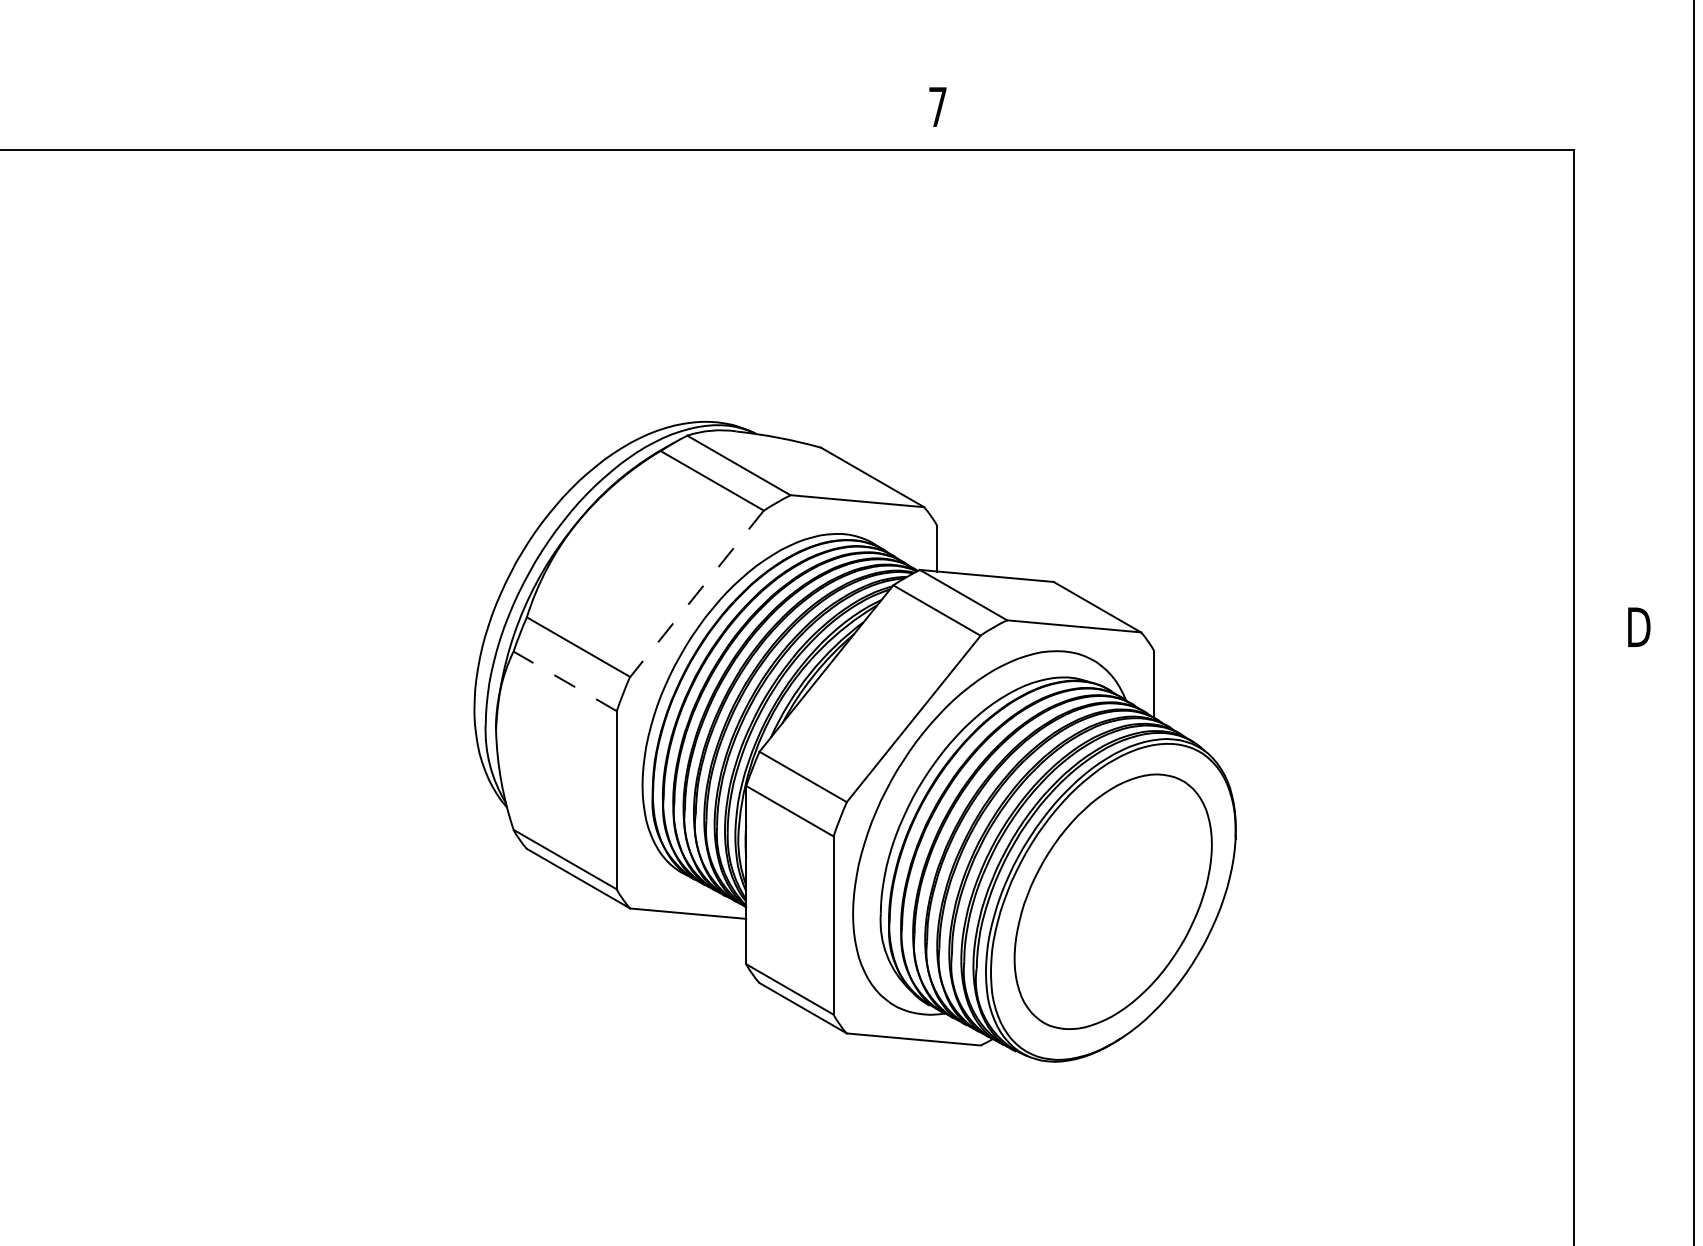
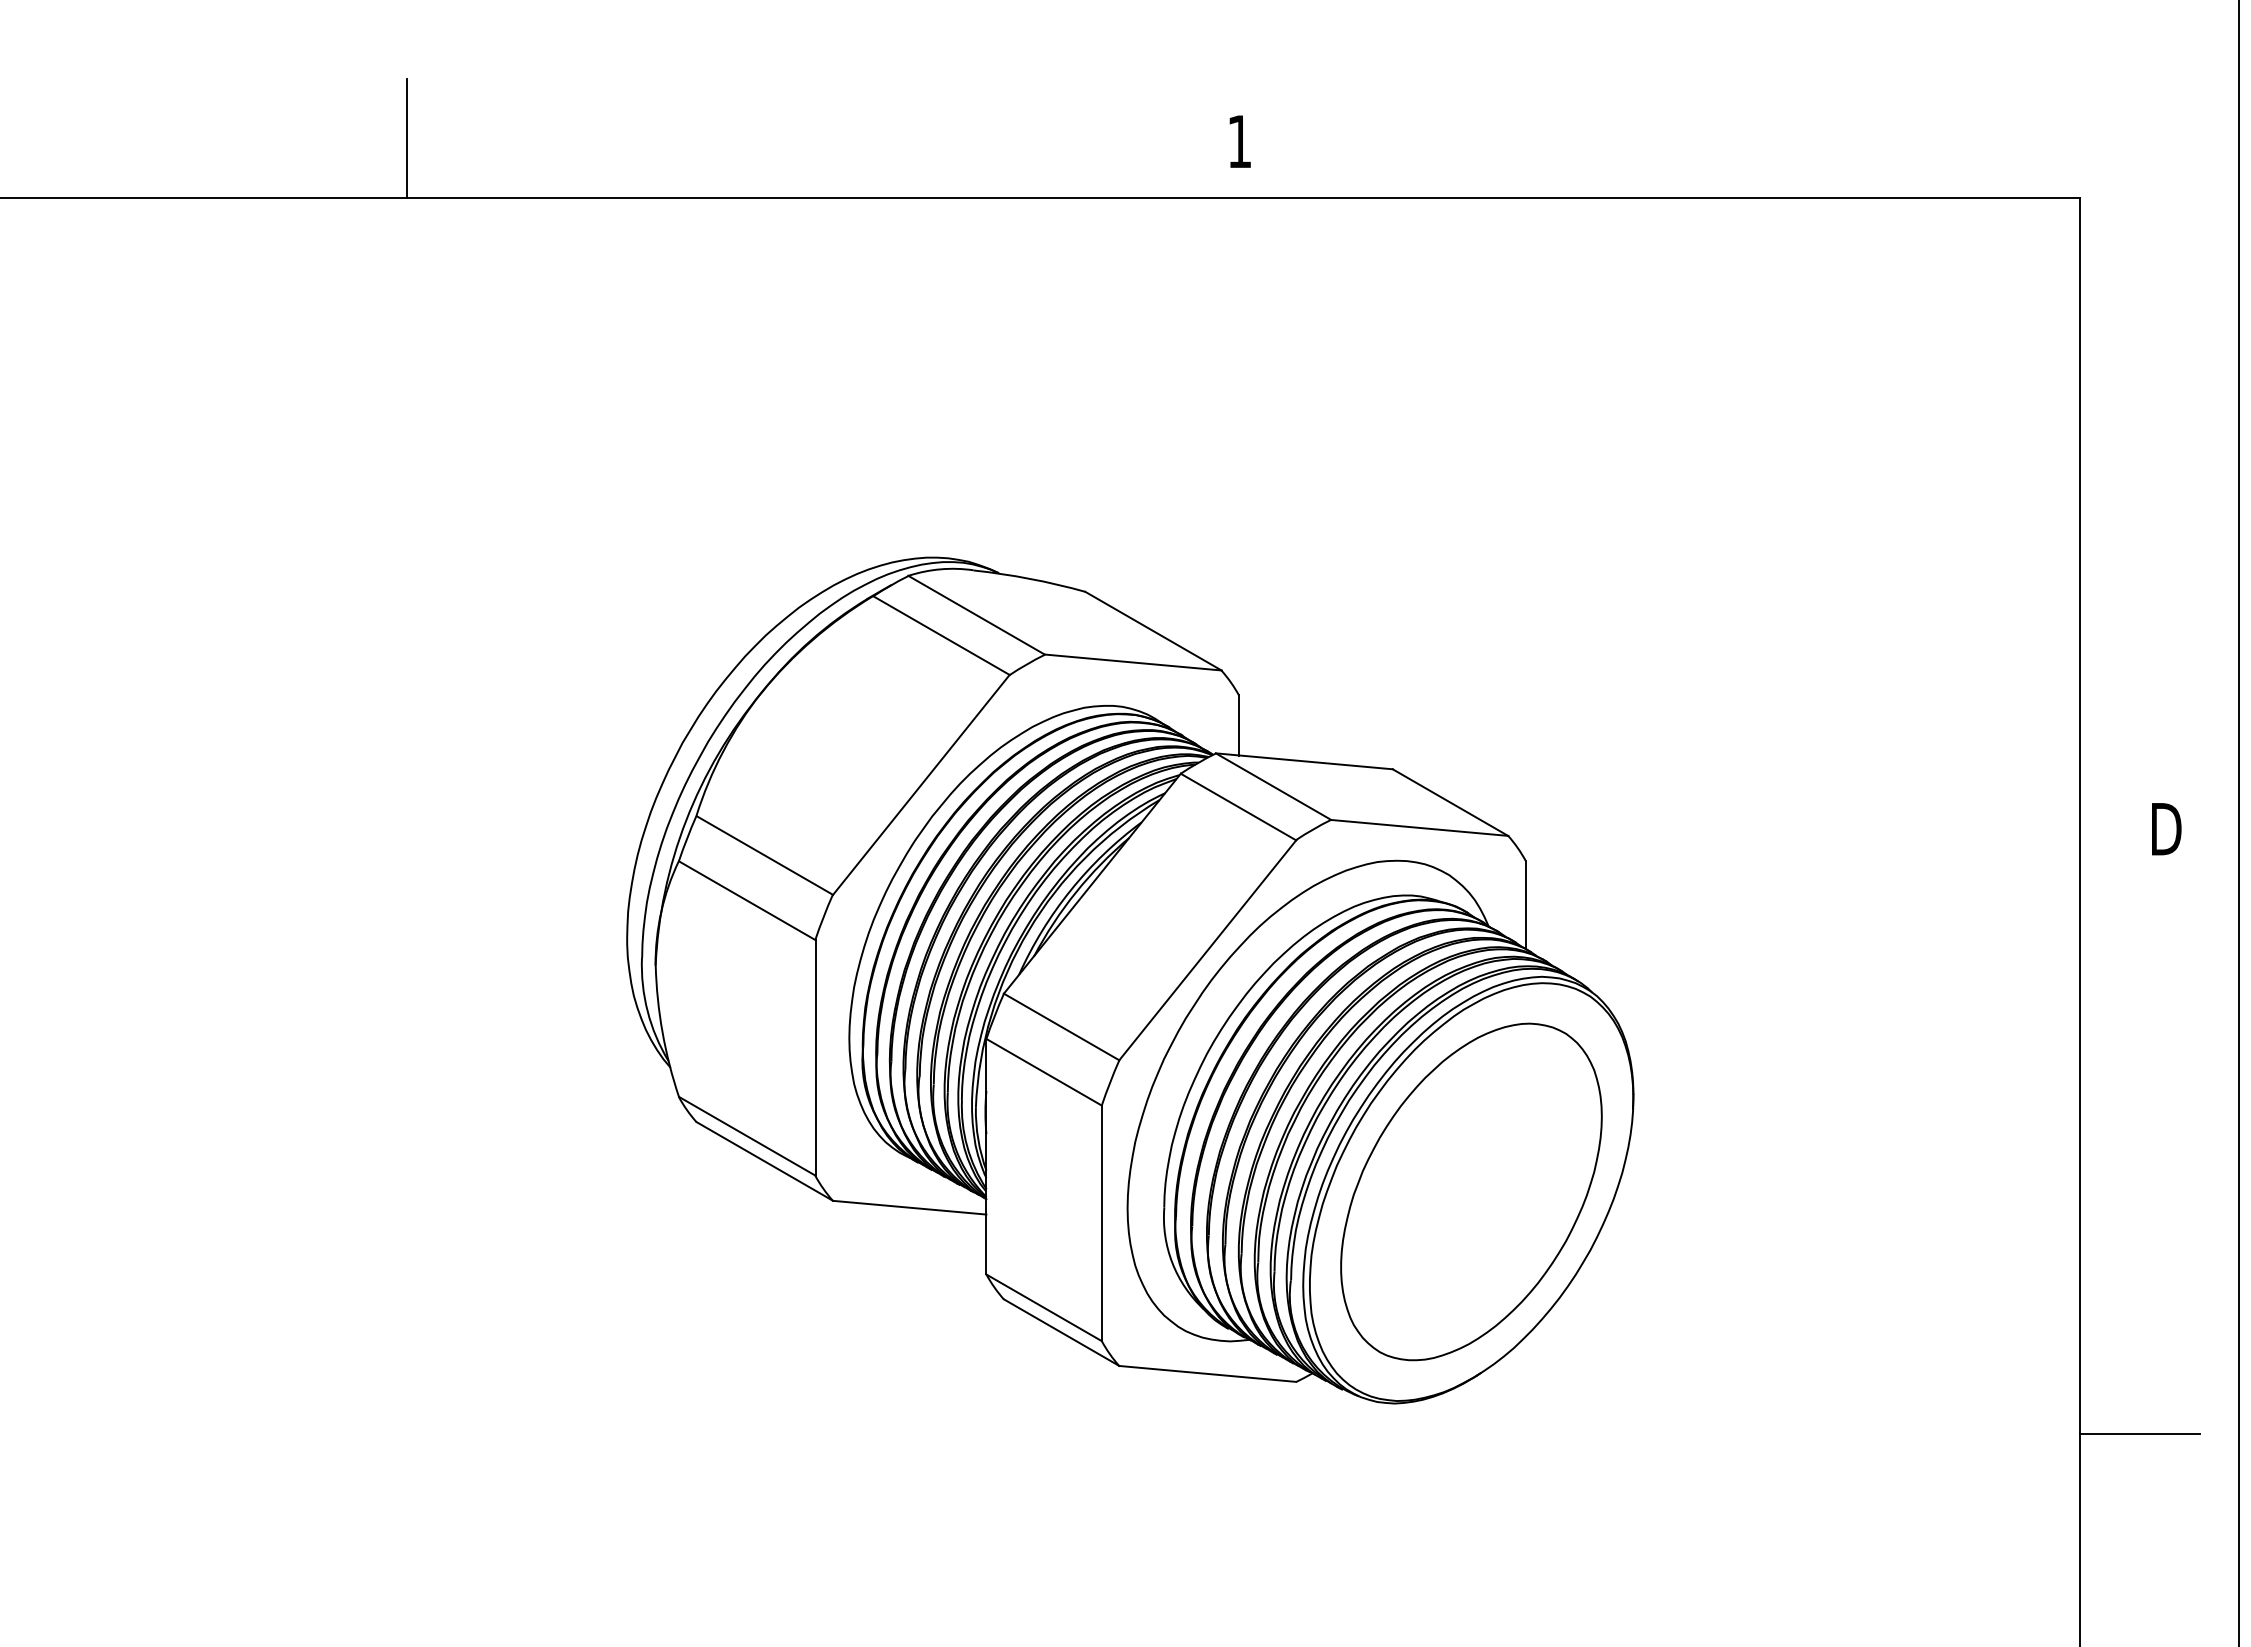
line: (307, 104) -> (406, 138), added
text: (937, 106) -> (1239, 141), 7 -> 1
line: (697, 594) -> (921, 785), dashed -> solid
line: (565, 681) -> (747, 900), dashed -> solid
line: (1618, 1084) -> (2139, 1433), added

